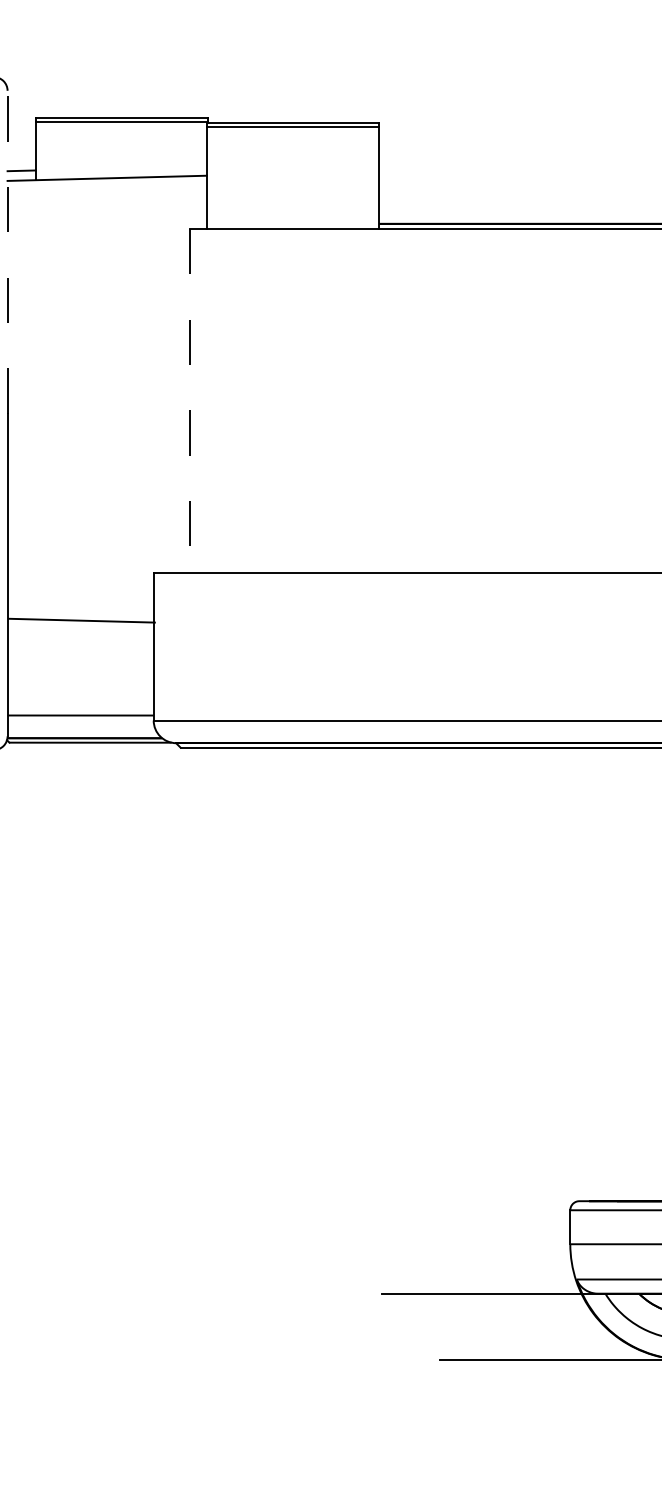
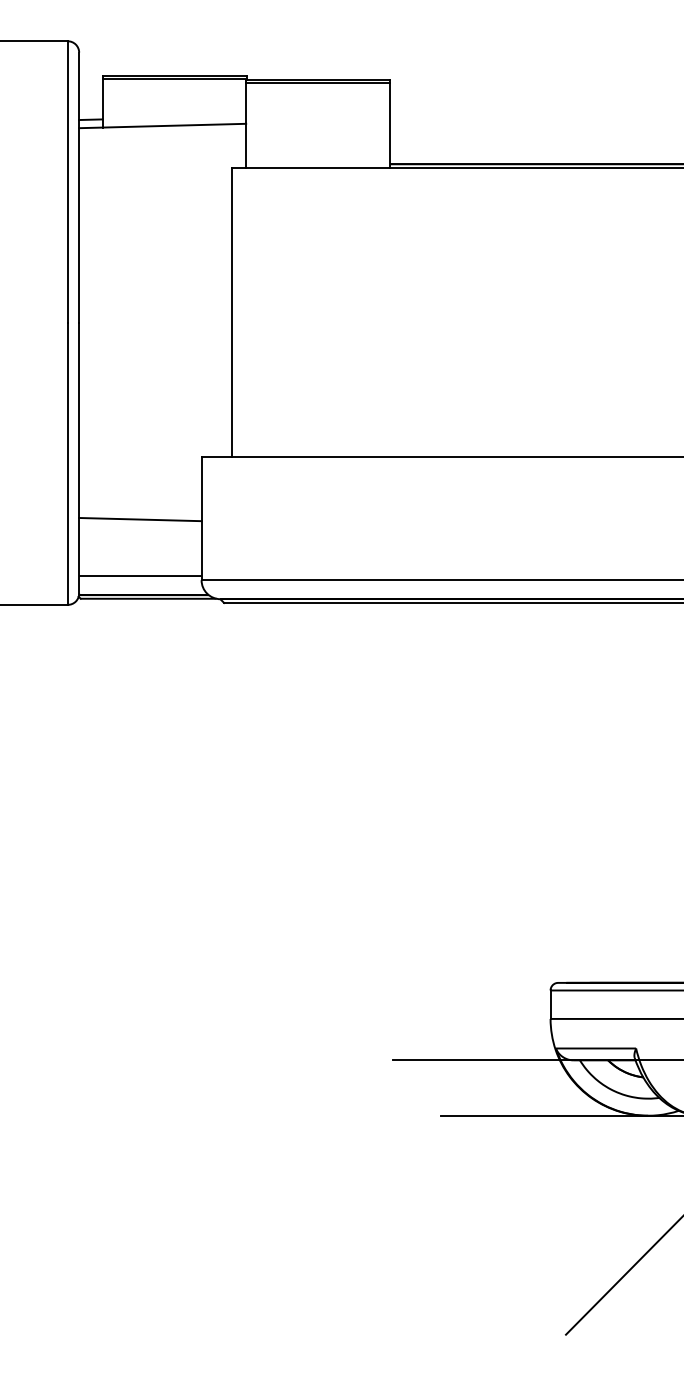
line: (7, 251) -> (79, 187), dashed -> solid
line: (190, 402) -> (232, 313), dashed -> solid
line: (81, 620) -> (140, 519), moved

